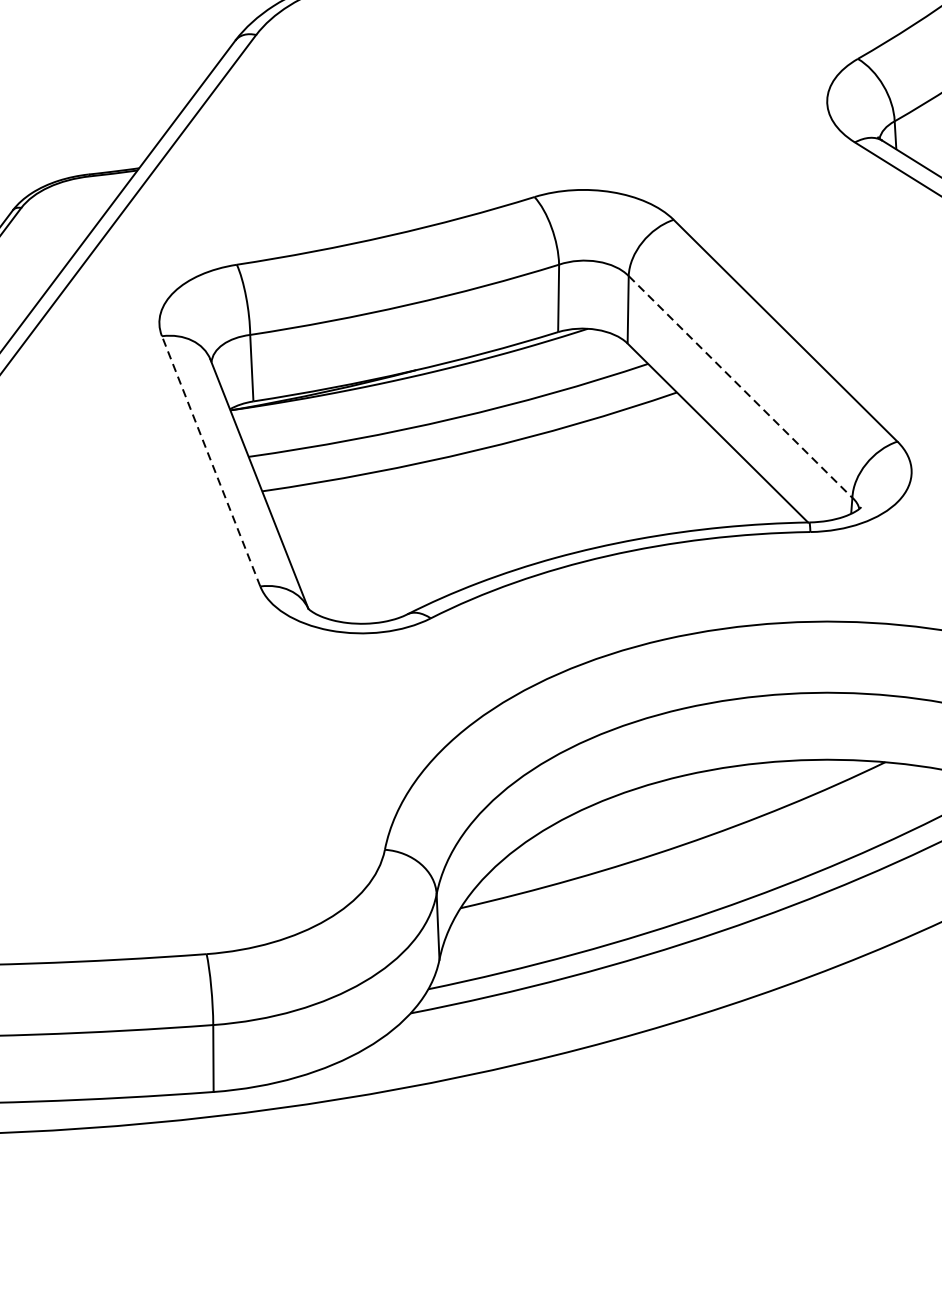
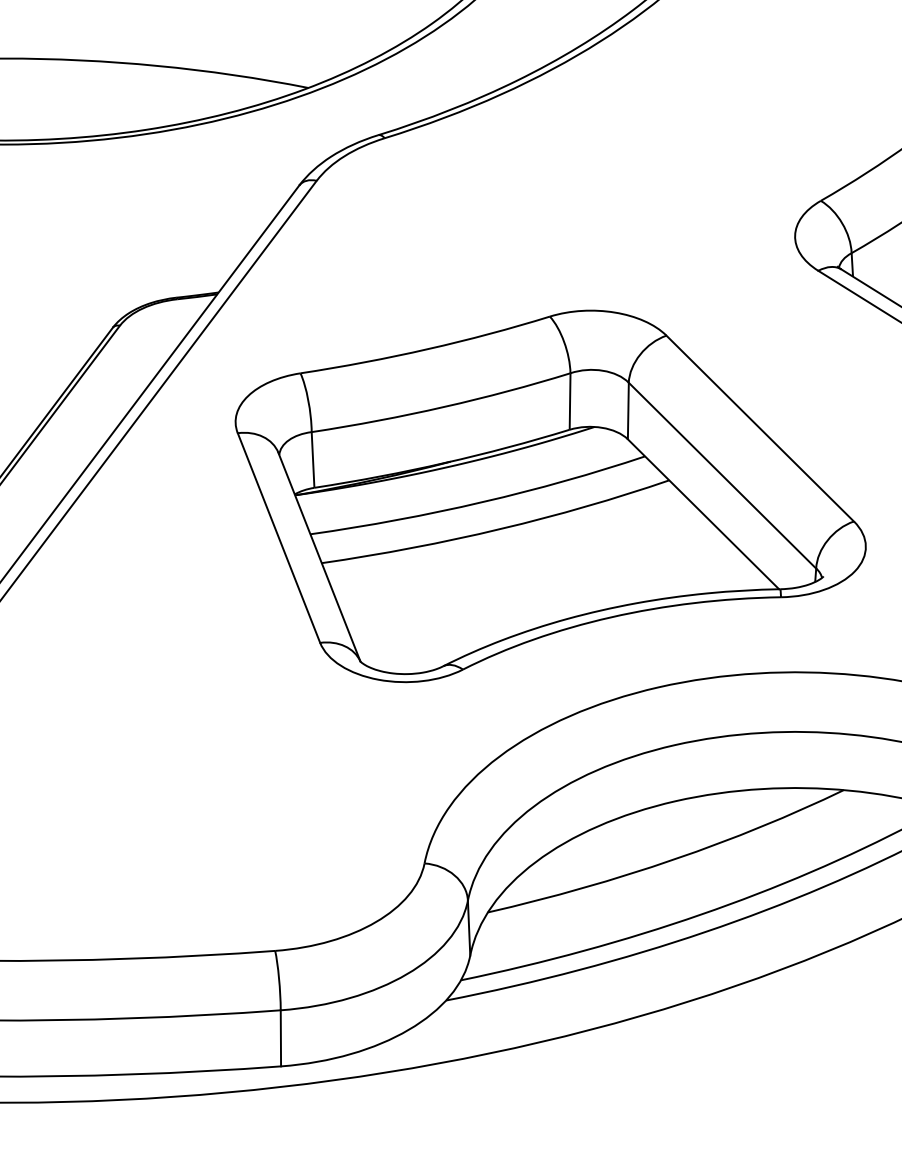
line: (740, 386) -> (722, 475), dashed -> solid
line: (211, 461) -> (279, 538), dashed -> solid

